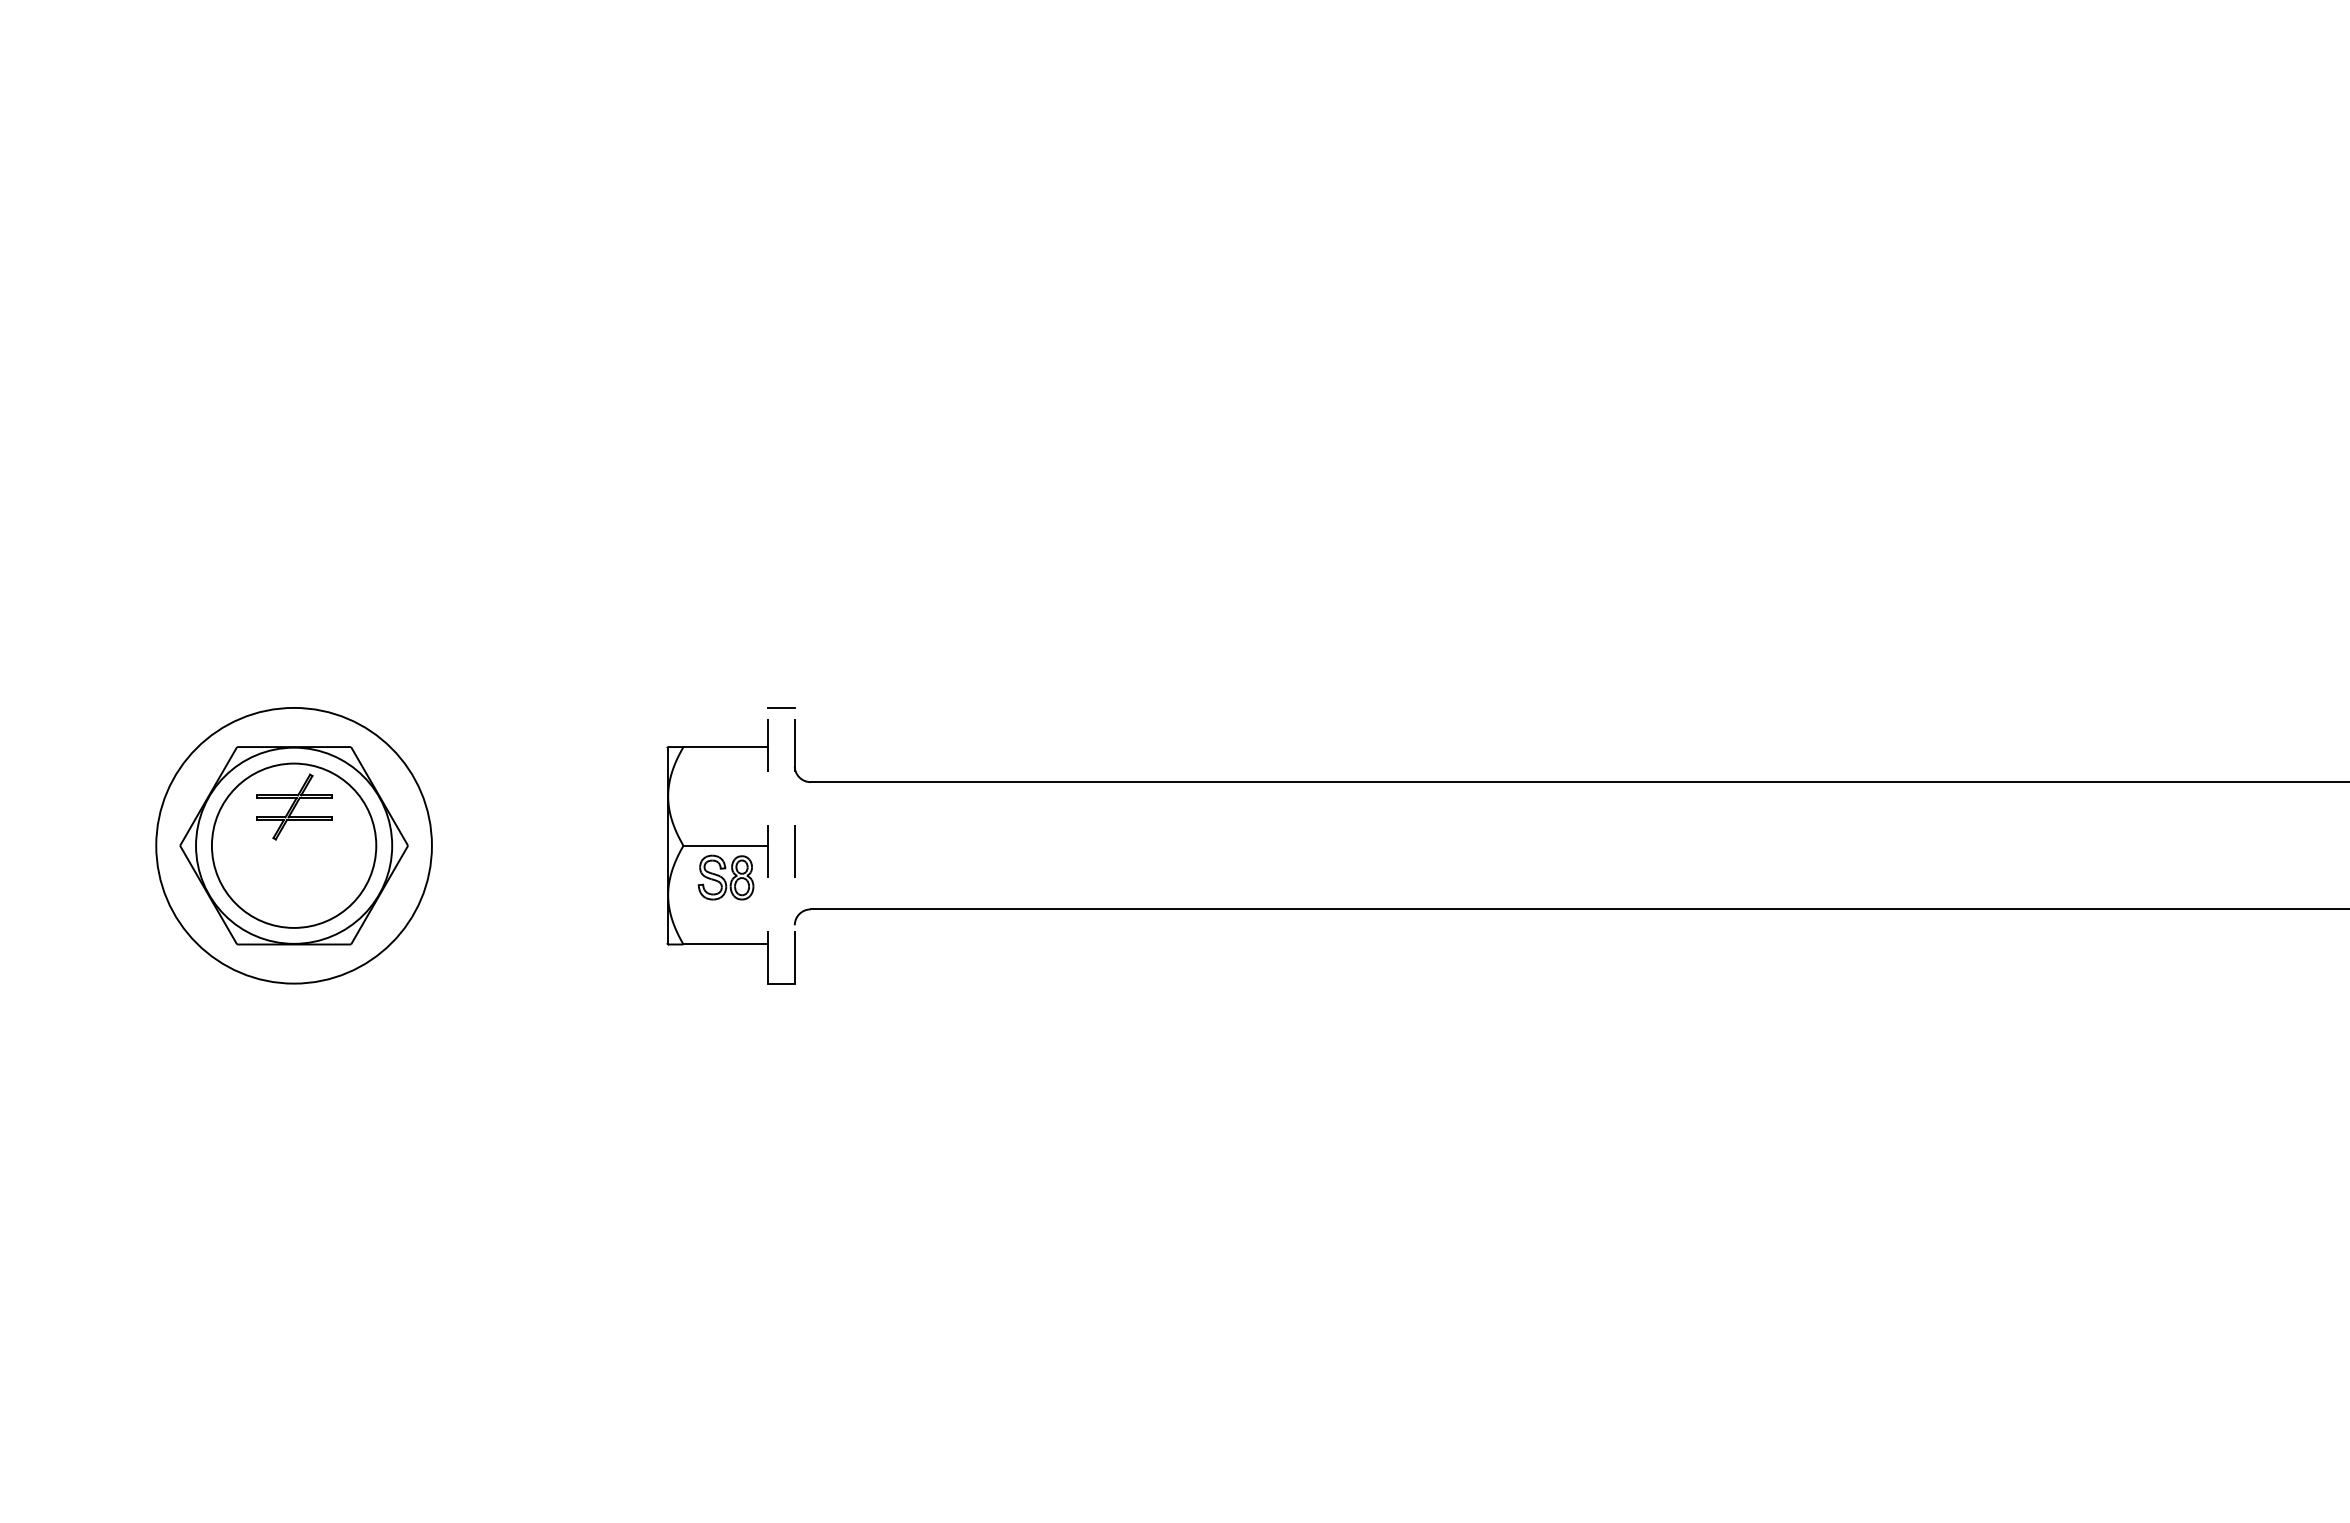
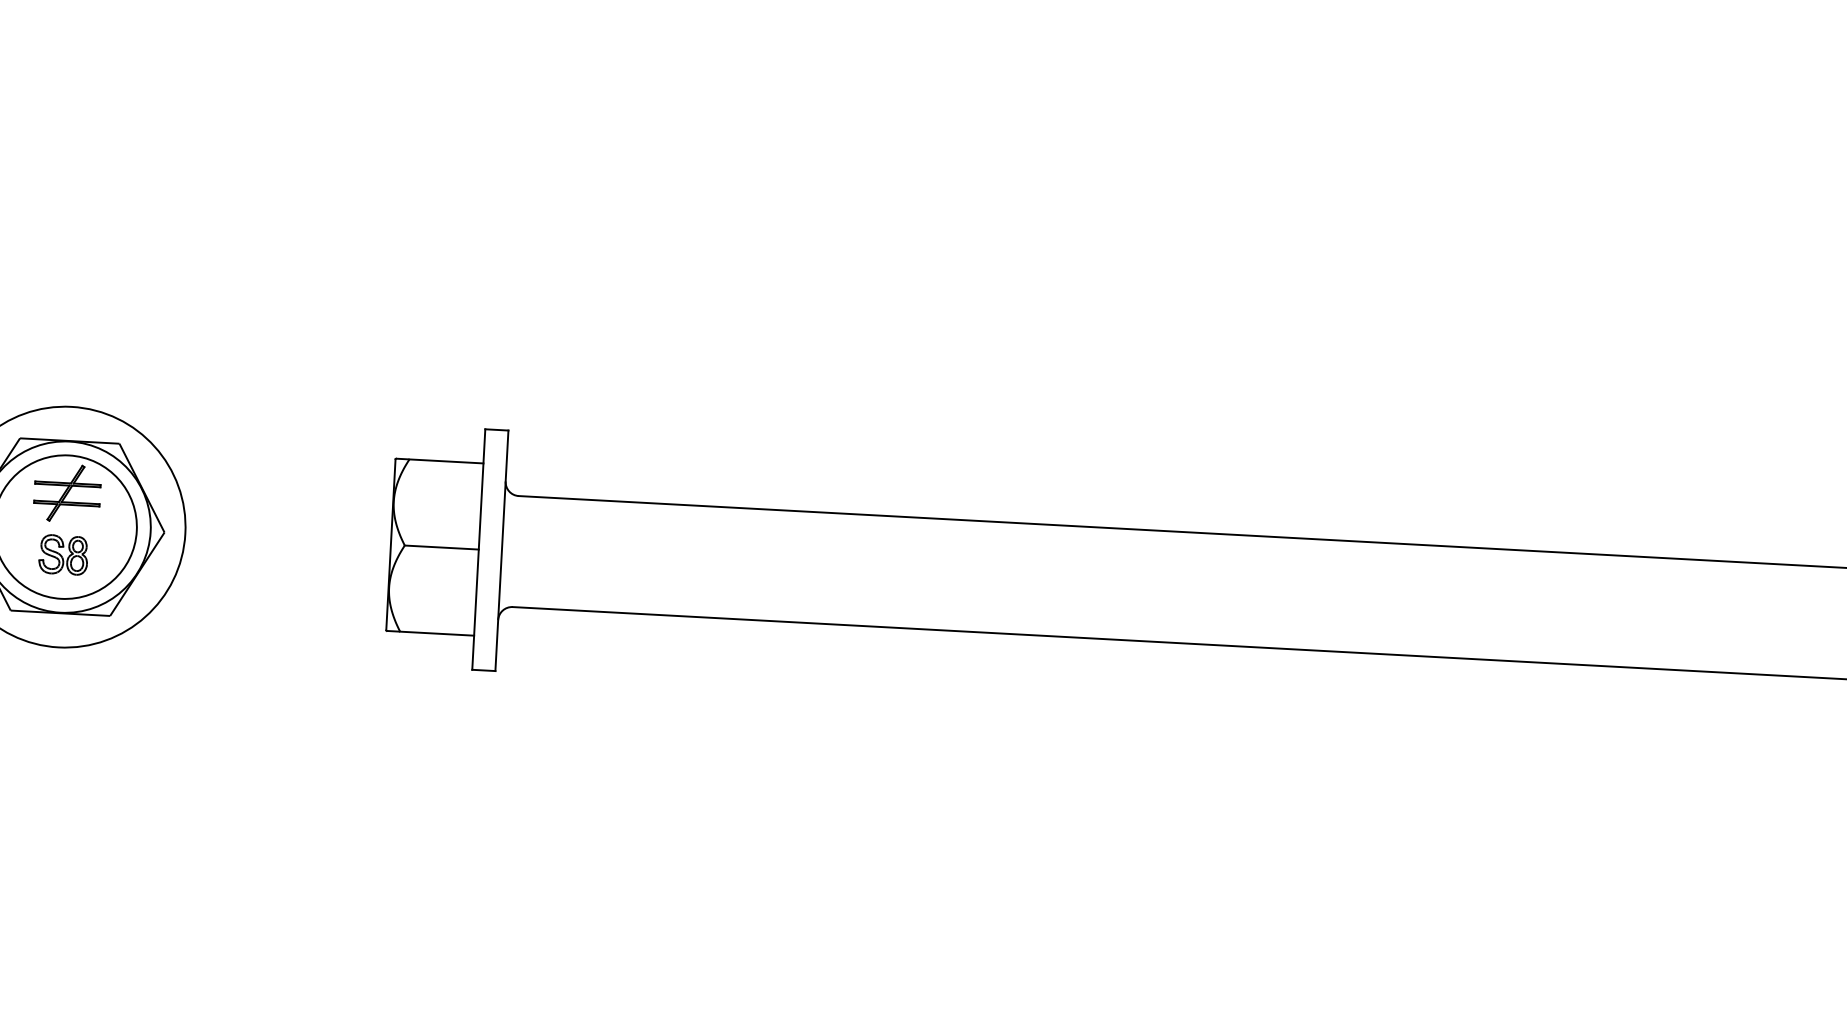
line: (768, 845) -> (478, 549), dashed -> solid
line: (794, 845) -> (501, 550), dashed -> solid
part: (725, 877) -> (63, 554), moved

